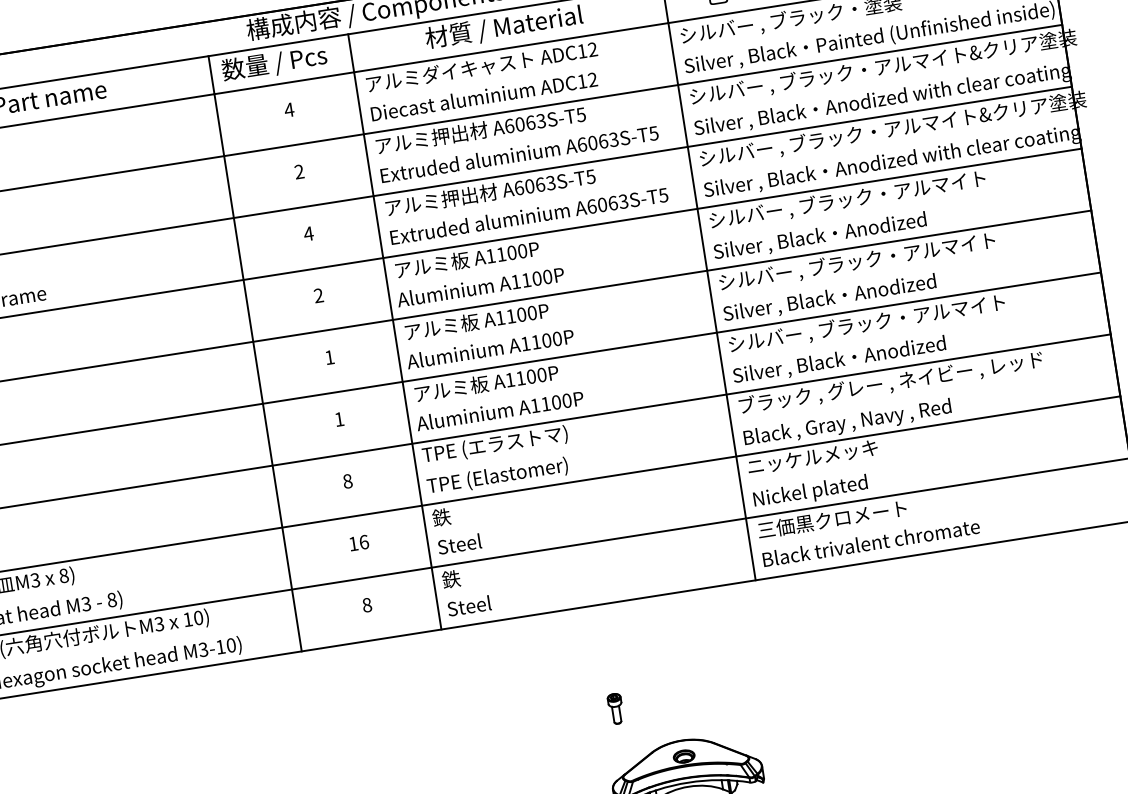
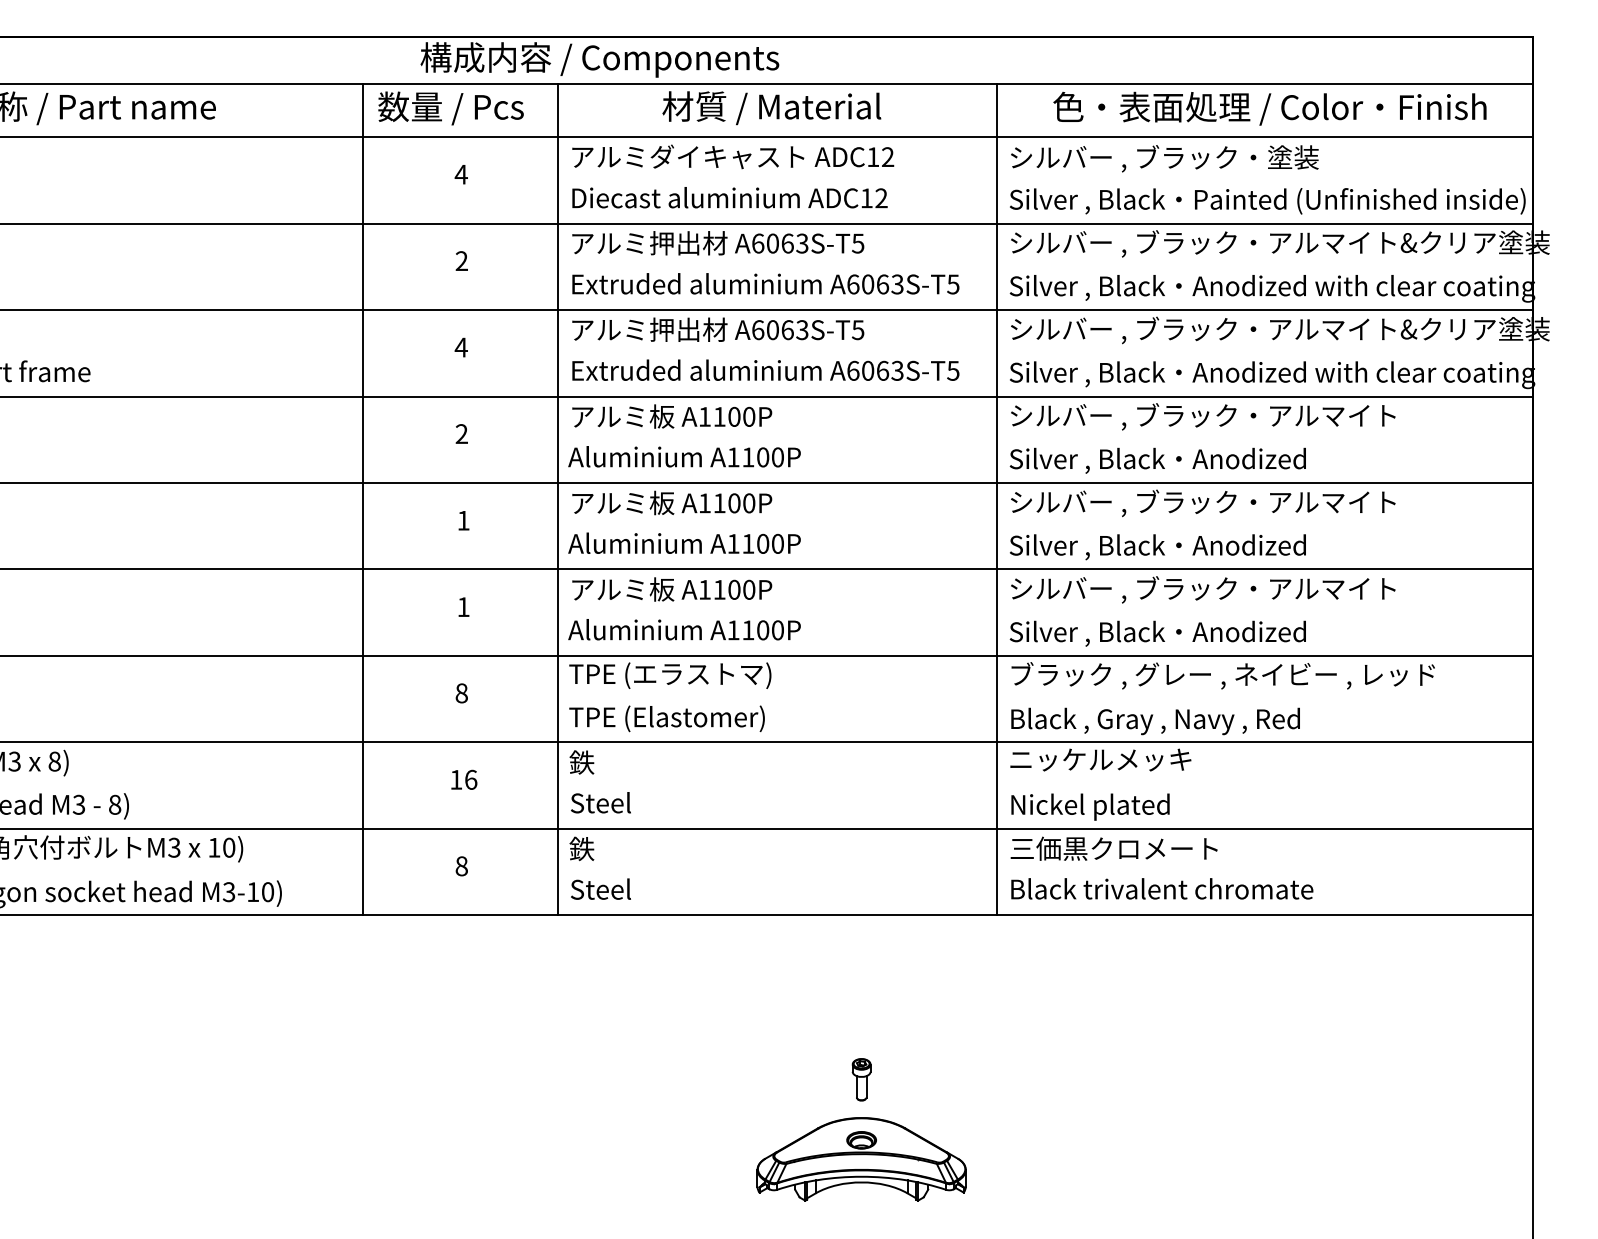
part: (615, 708) -> (861, 1079), moved

